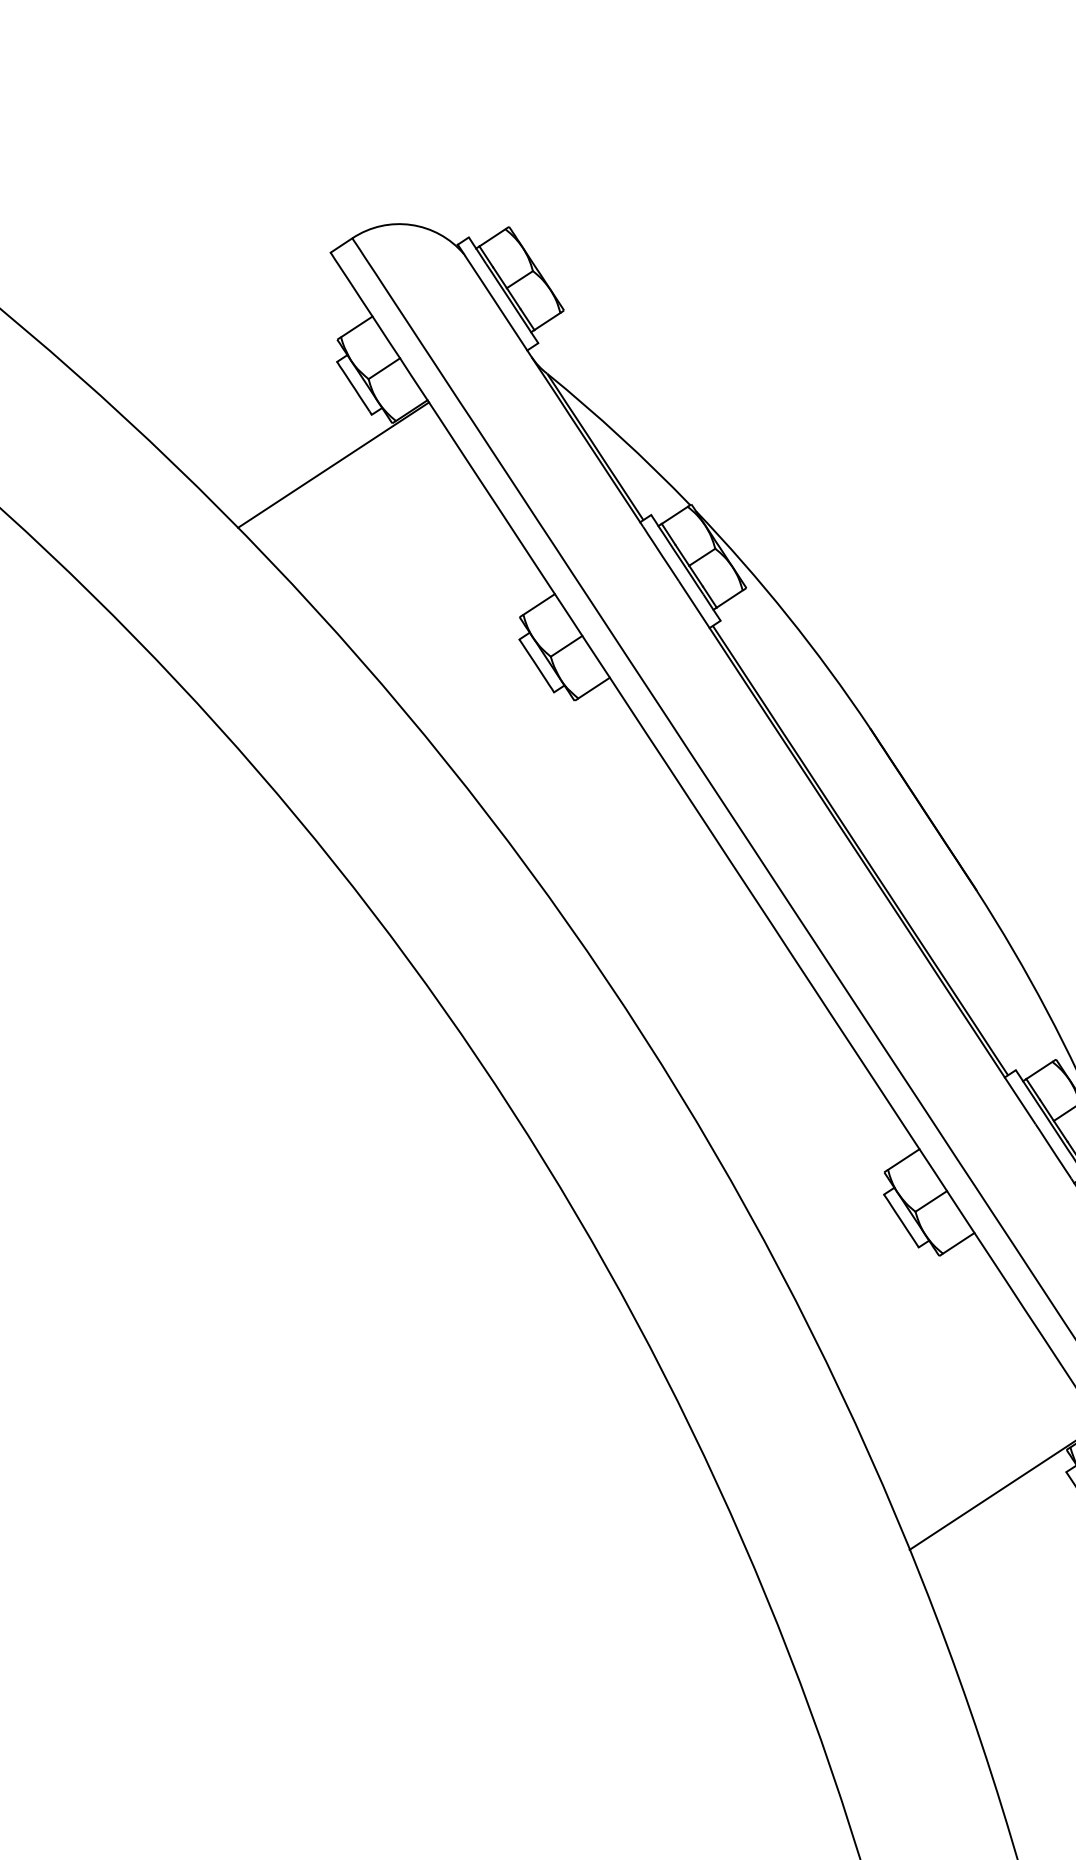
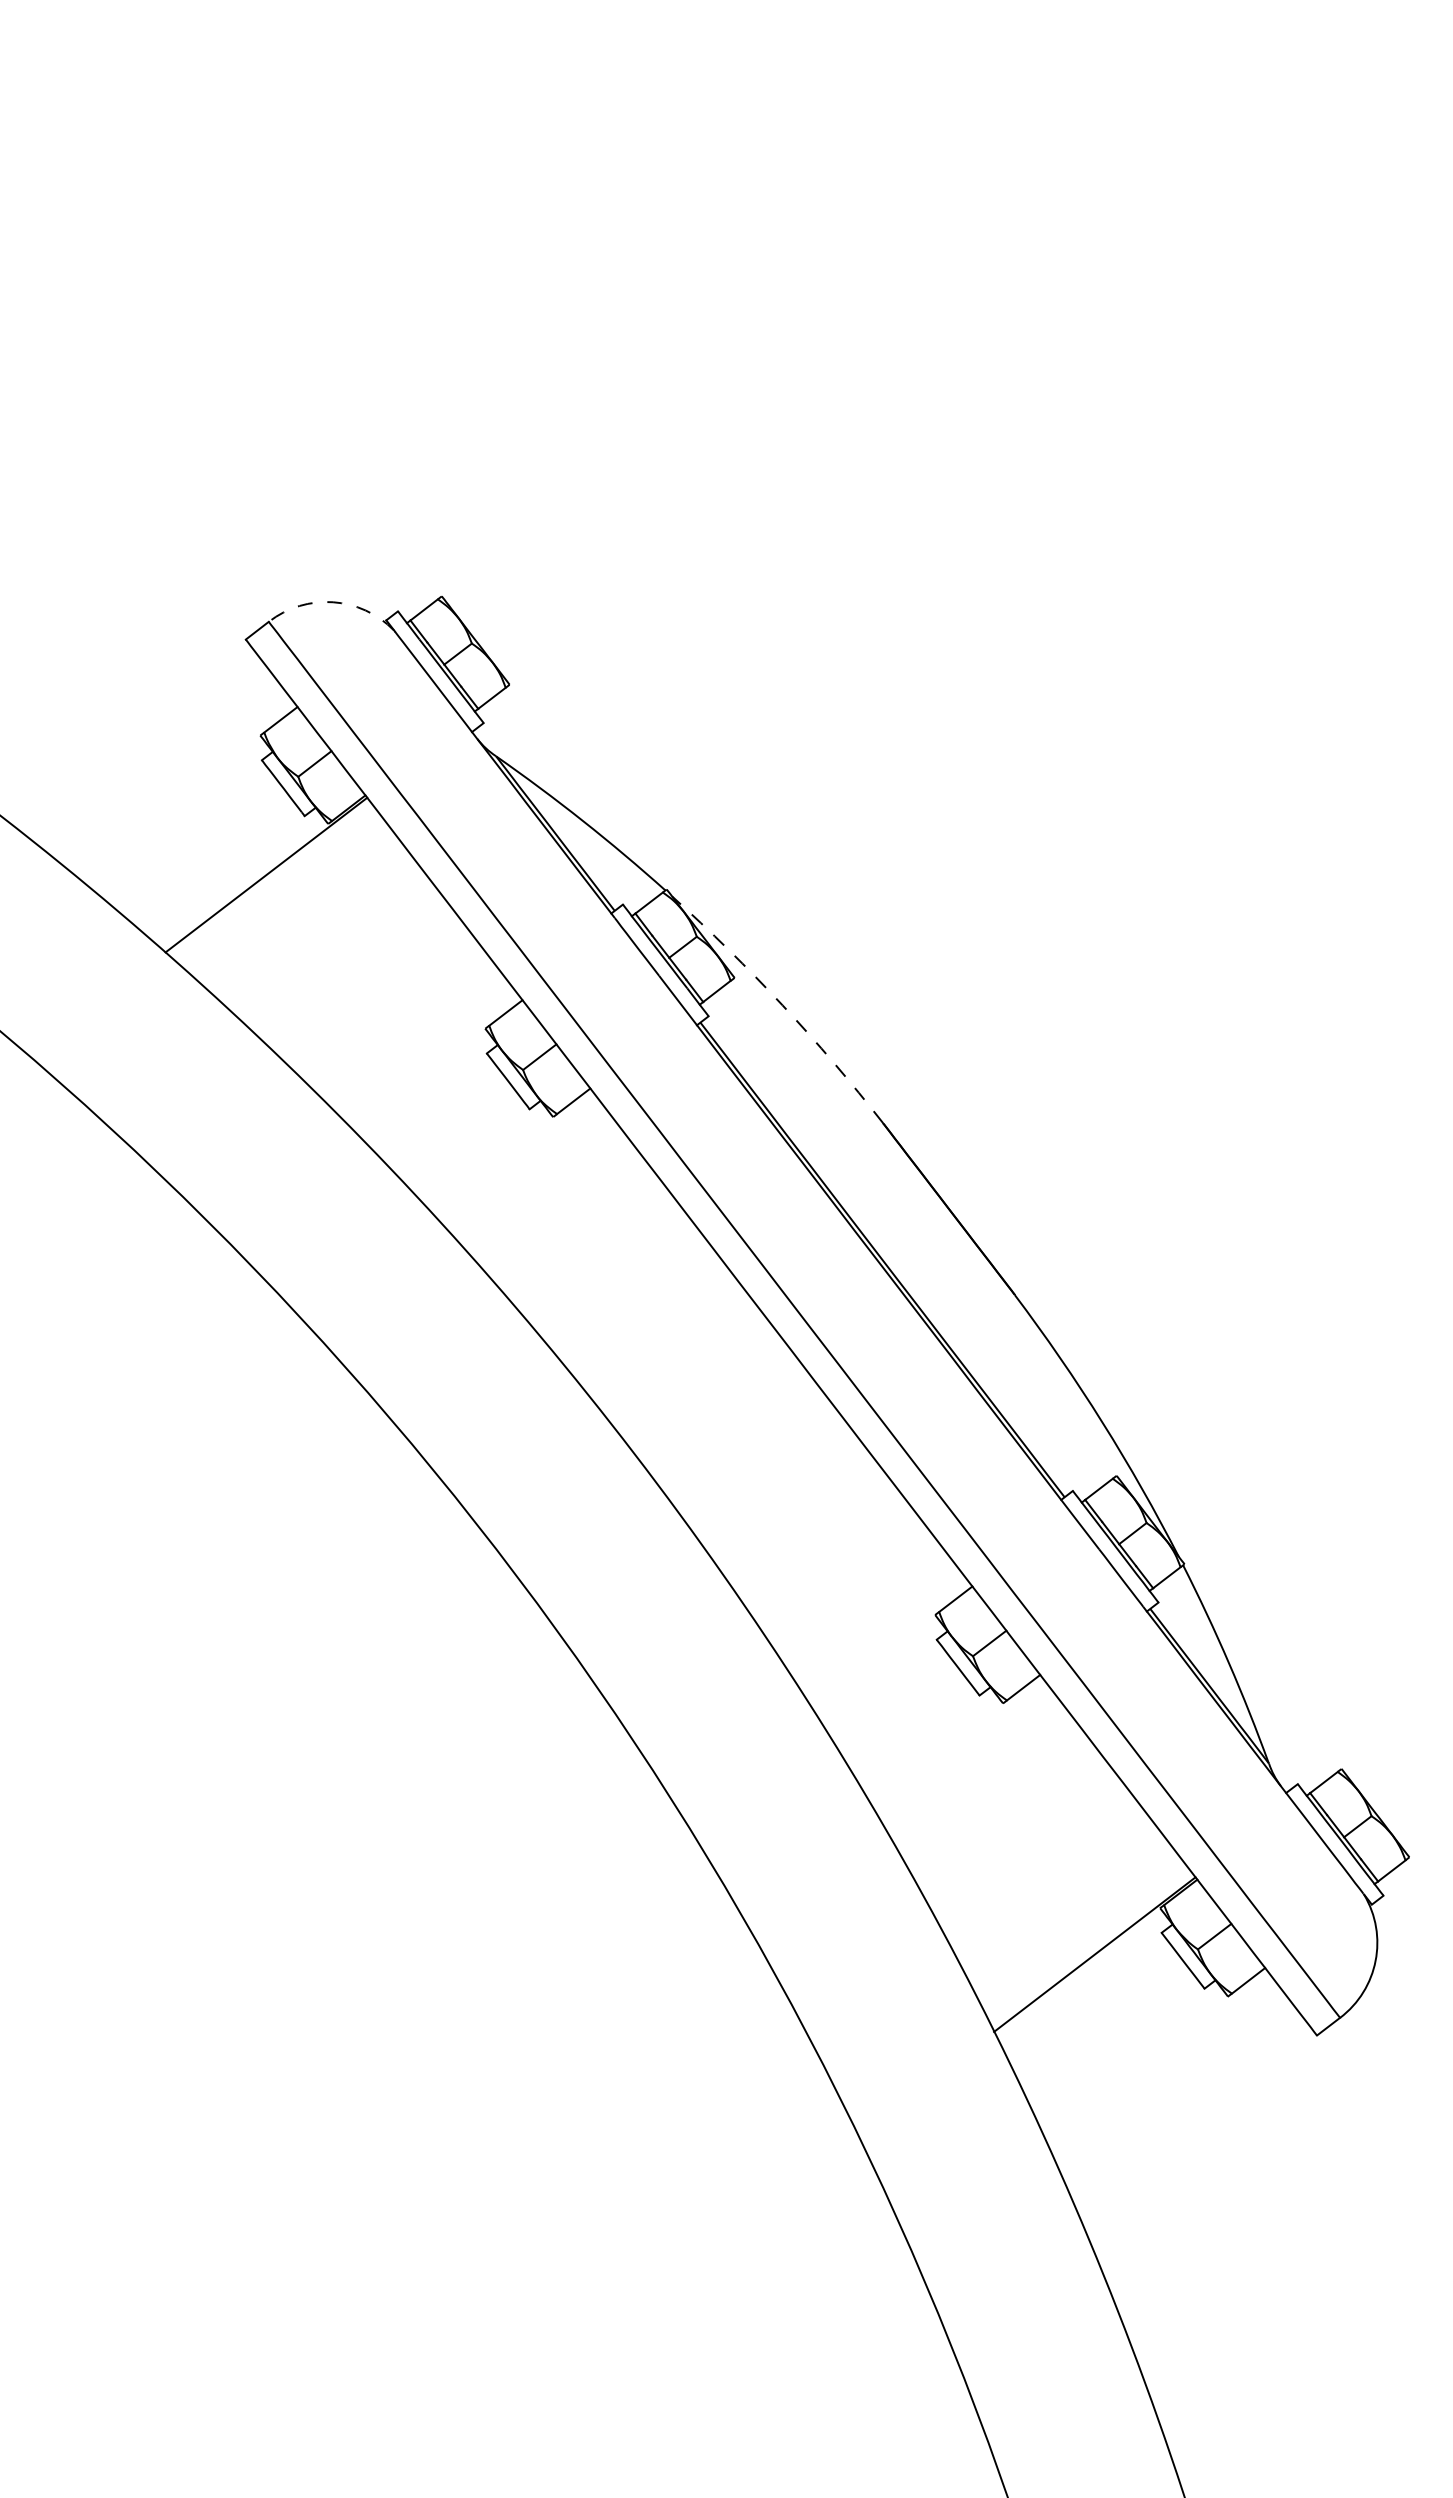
arc: (411, 225) -> (333, 602), solid -> dashed
arc: (787, 615) -> (782, 1005), solid -> dashed

